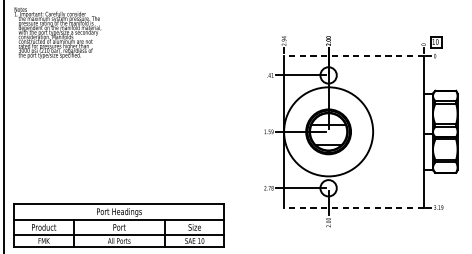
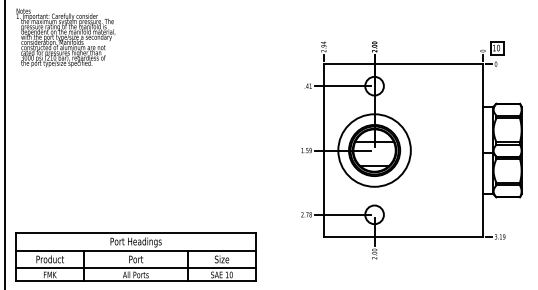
line: (353, 56) -> (403, 64), dashed -> solid
circle: (328, 131) -> (374, 150), size x0.71
line: (353, 207) -> (403, 236), dashed -> solid

